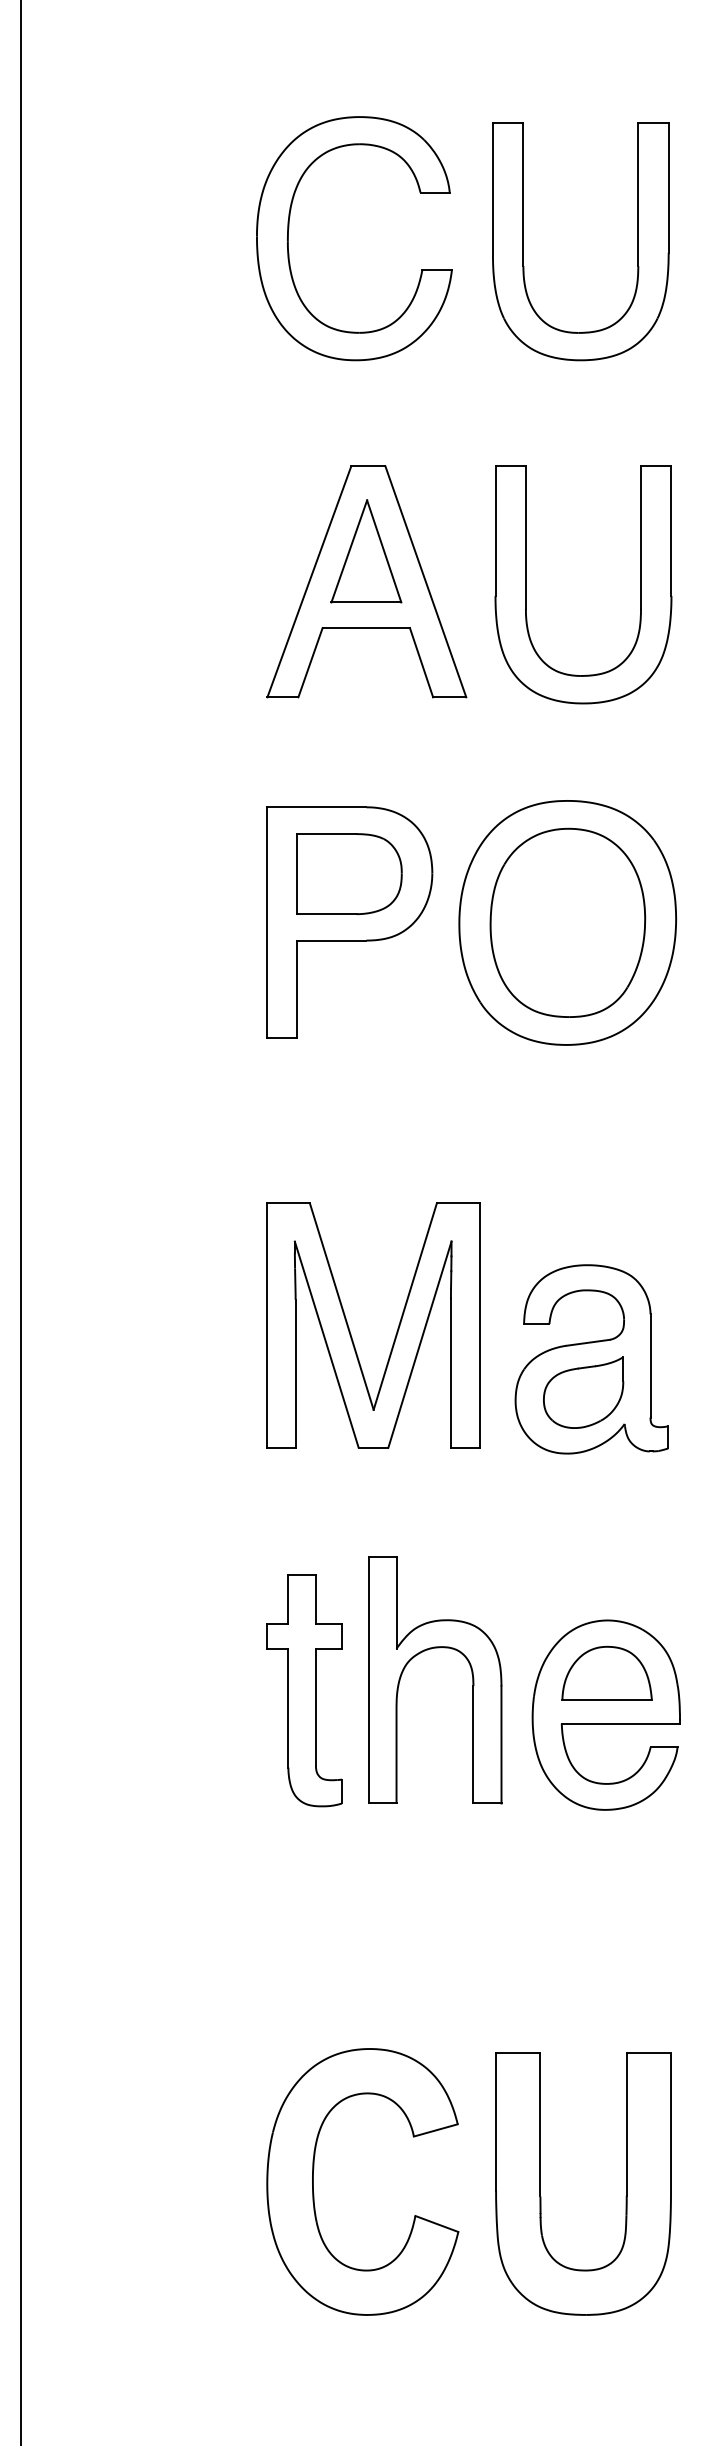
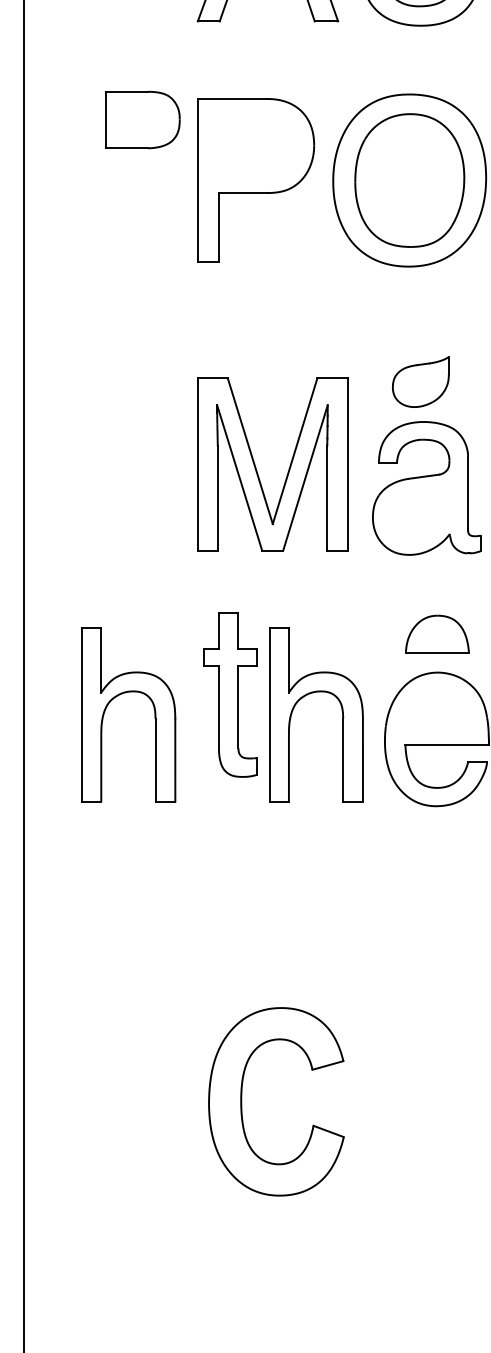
part: (349, 873) -> (142, 119), moved
part: (583, 1392) -> (420, 382), moved
part: (153, 1654) -> (117, 696), added
part: (606, 1672) -> (437, 633), moved
part: (304, 1690) -> (230, 695), moved
part: (313, 2181) -> (241, 1101), moved
part: (540, 2183) -> (390, 1069), removed

